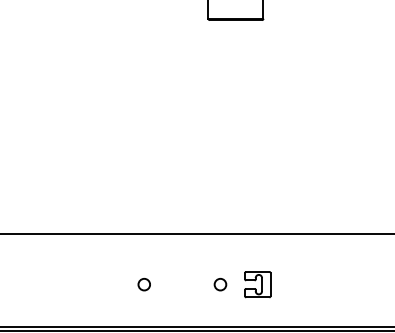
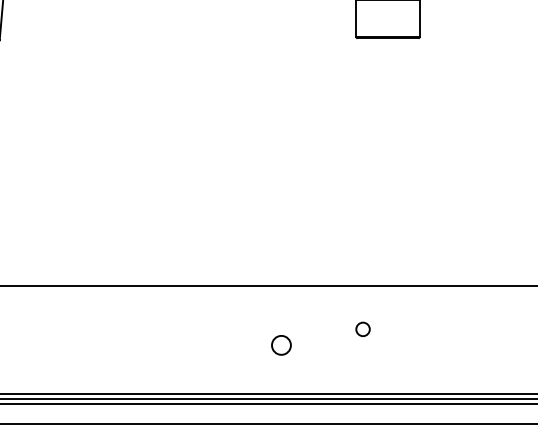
circle: (219, 283) -> (362, 328), moved
part: (257, 283) -> (412, 344), removed
circle: (144, 284) -> (281, 345), size x1.4

